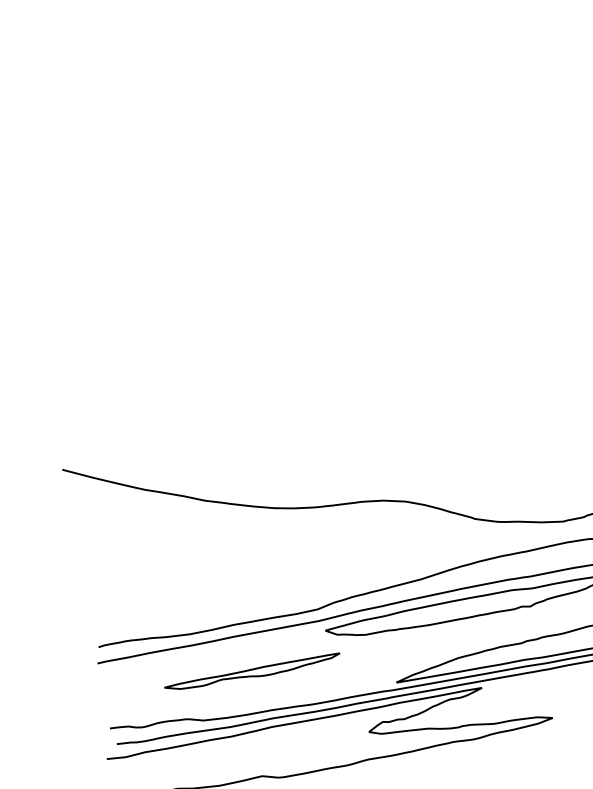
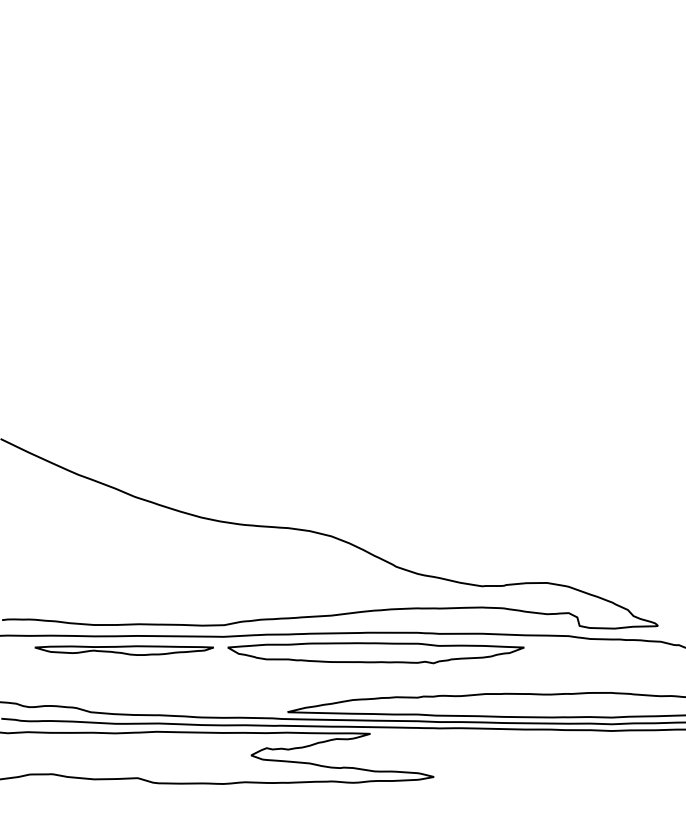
part: (251, 673) -> (123, 650), moved

